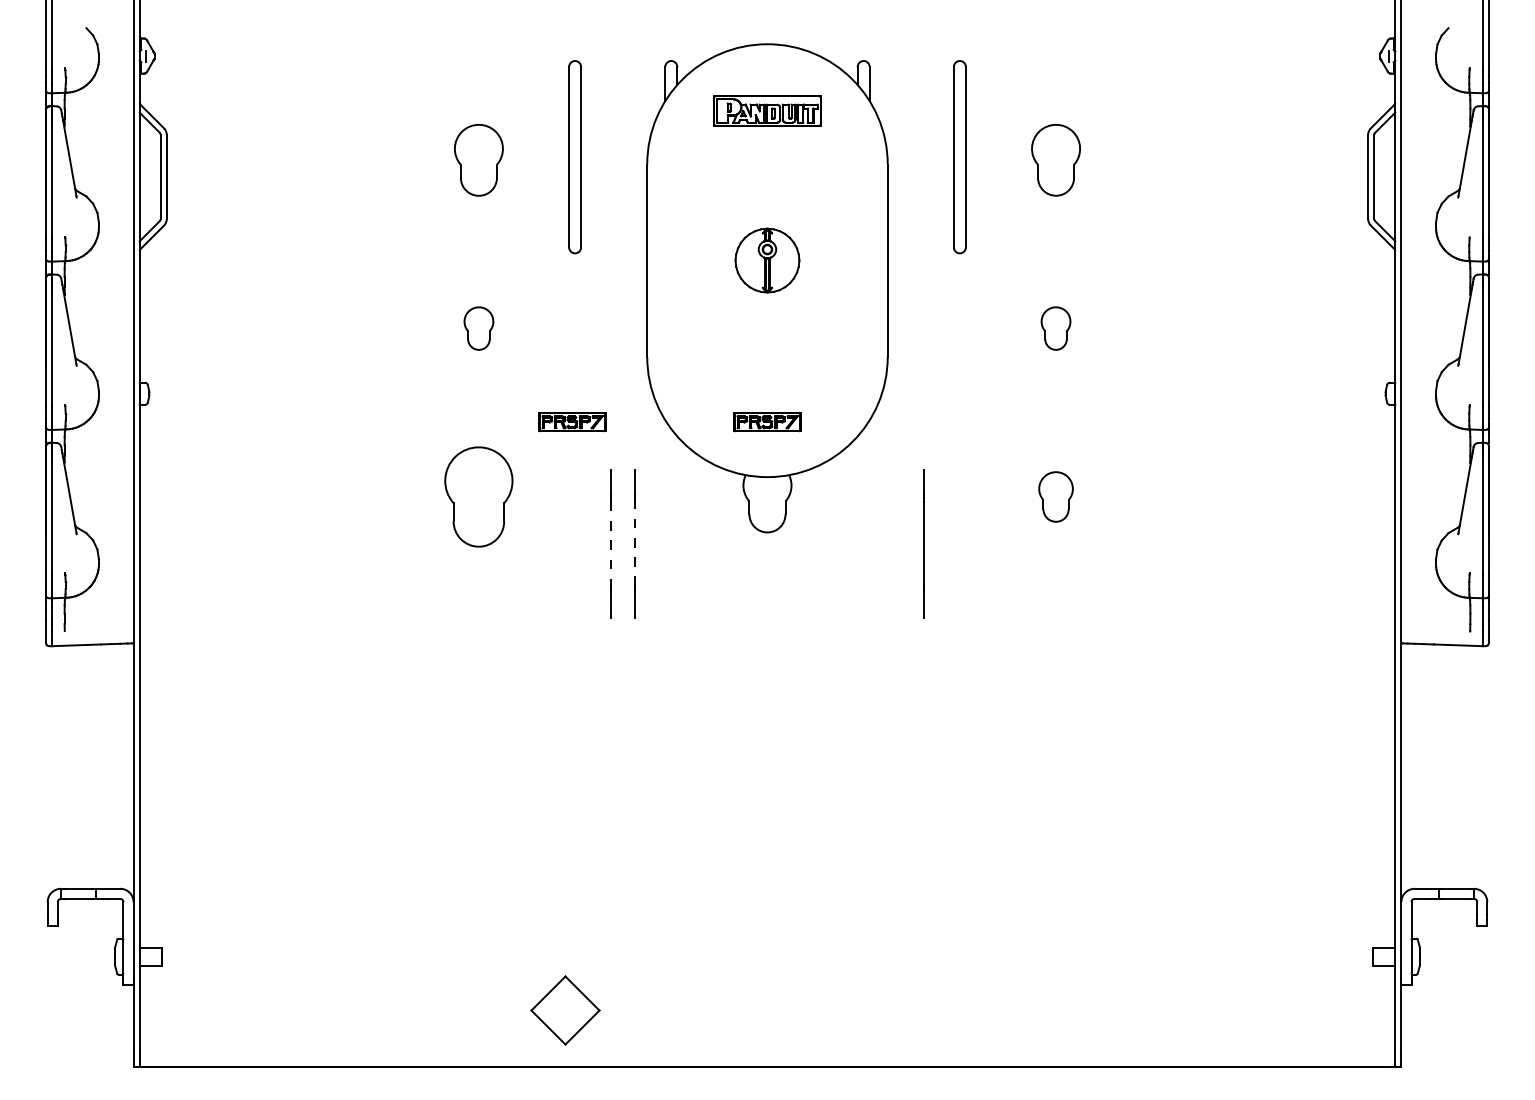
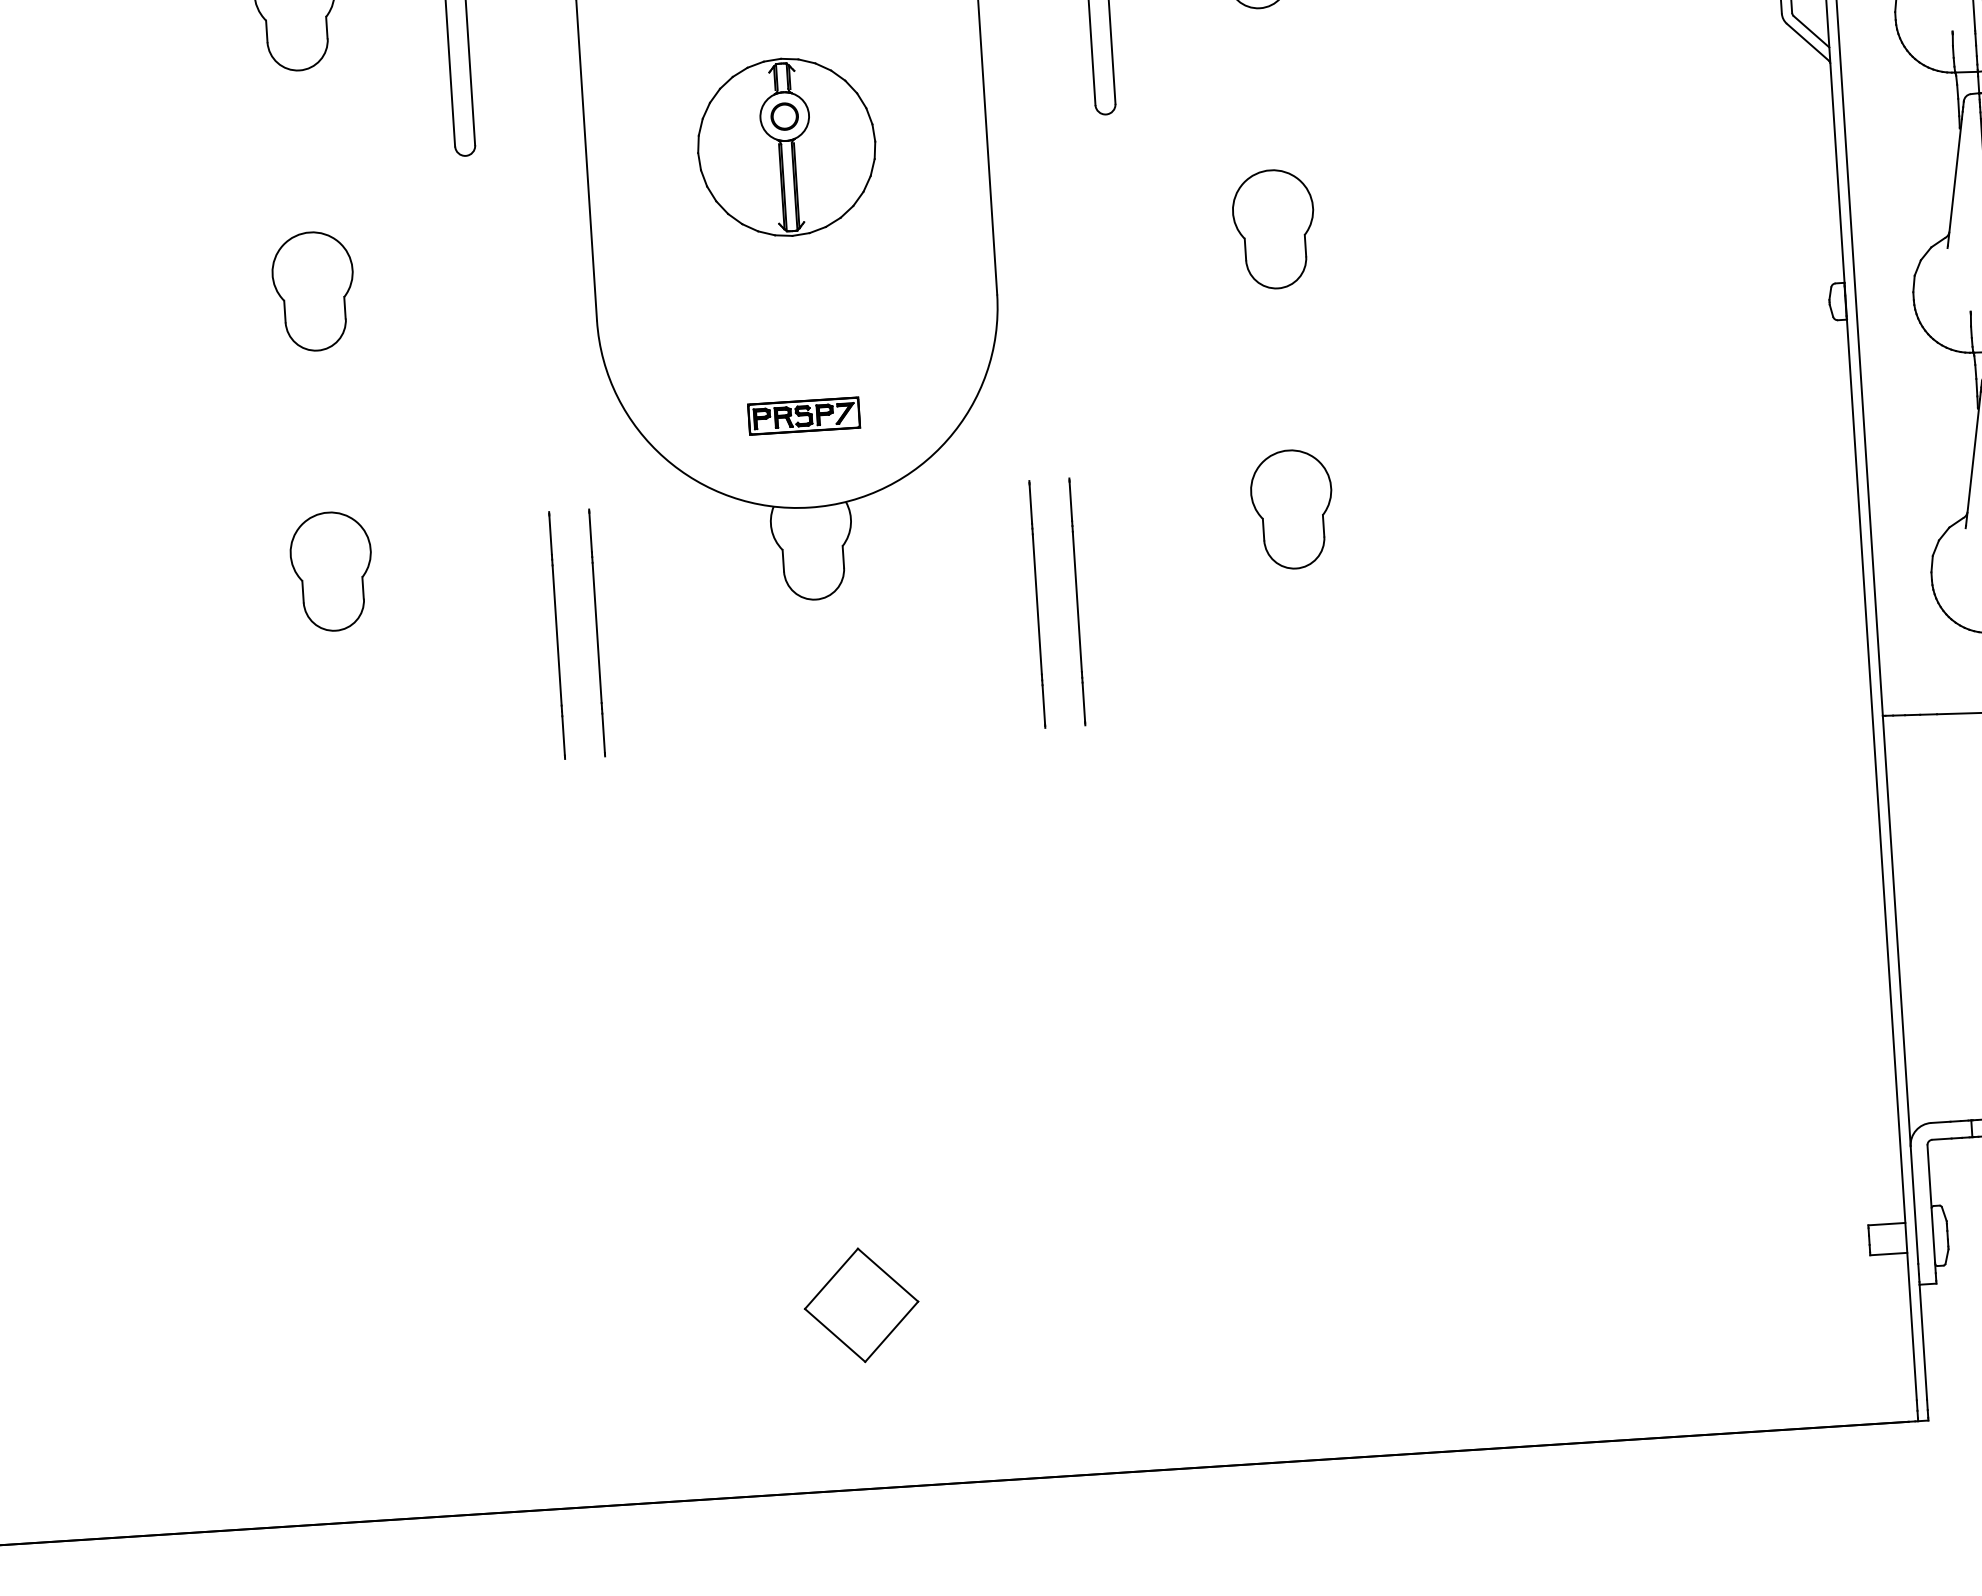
part: (767, 260) -> (786, 147), size x1.67
part: (478, 328) -> (313, 291), size x1.67
part: (1055, 328) -> (1273, 229), size x1.67
part: (572, 422) -> (479, 437), removed
part: (478, 496) -> (331, 570), size x0.71
part: (1055, 496) -> (1291, 508), size x1.43
line: (635, 543) -> (597, 632), dashed -> solid
line: (899, 543) -> (1036, 603), added
line: (611, 544) -> (557, 636), dashed -> solid
part: (565, 1010) -> (861, 1305), moved

